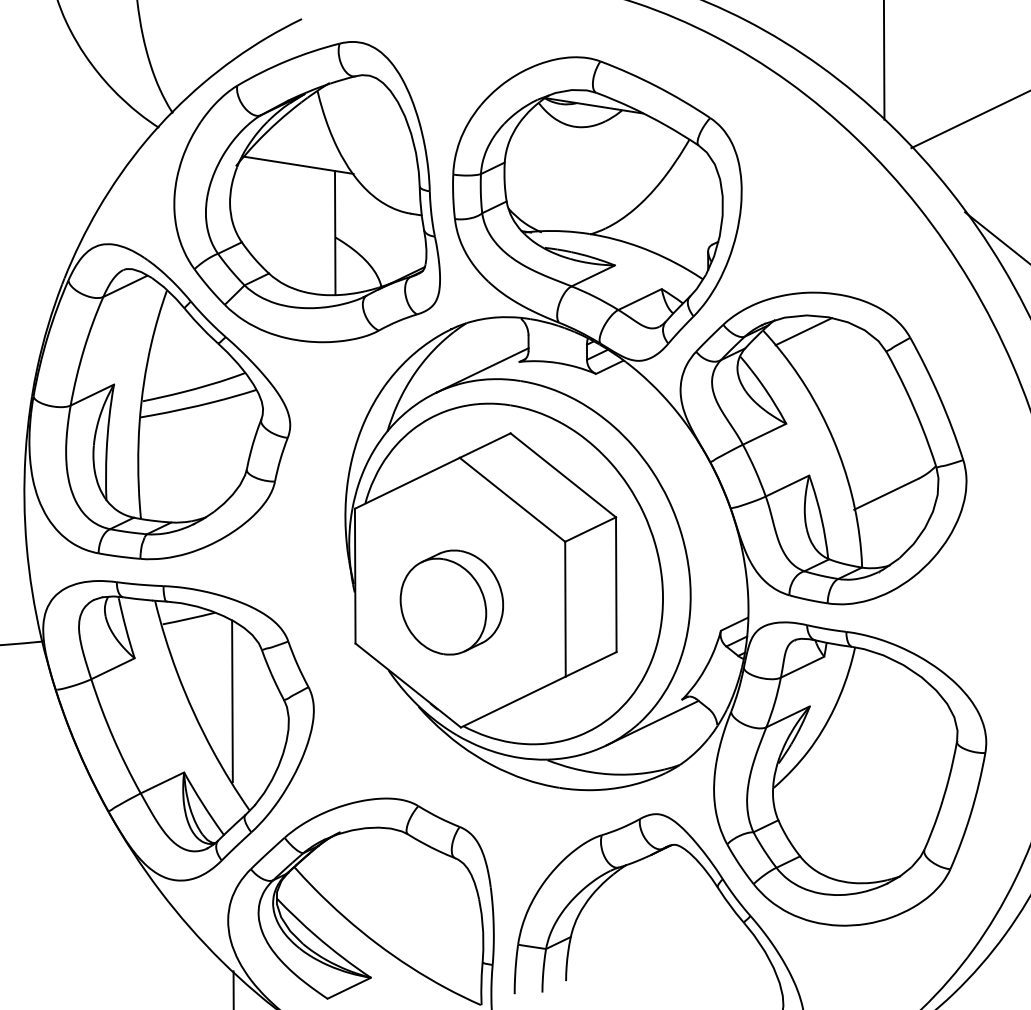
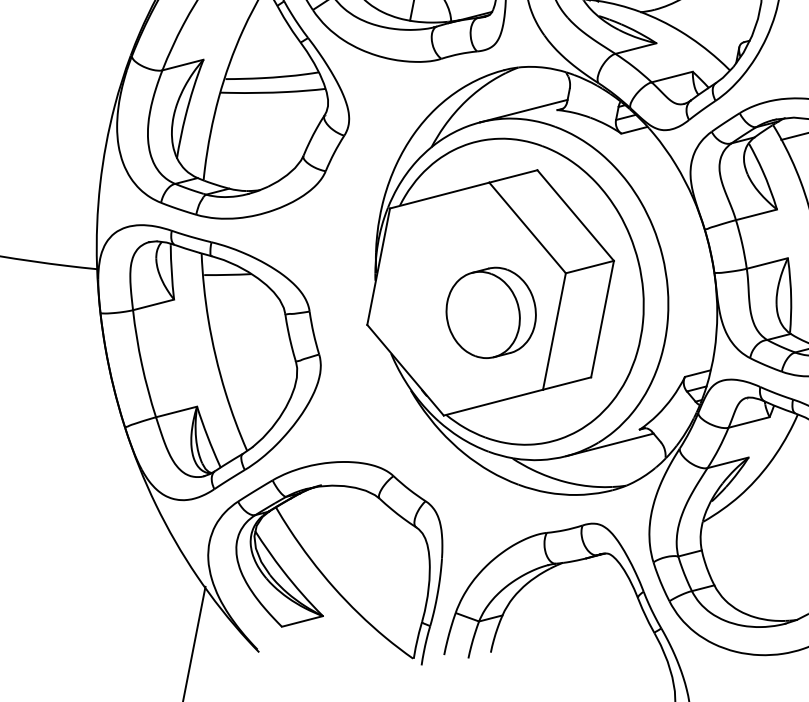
part: (451, 602) -> (490, 312), moved
line: (232, 701) -> (251, 353), removed

